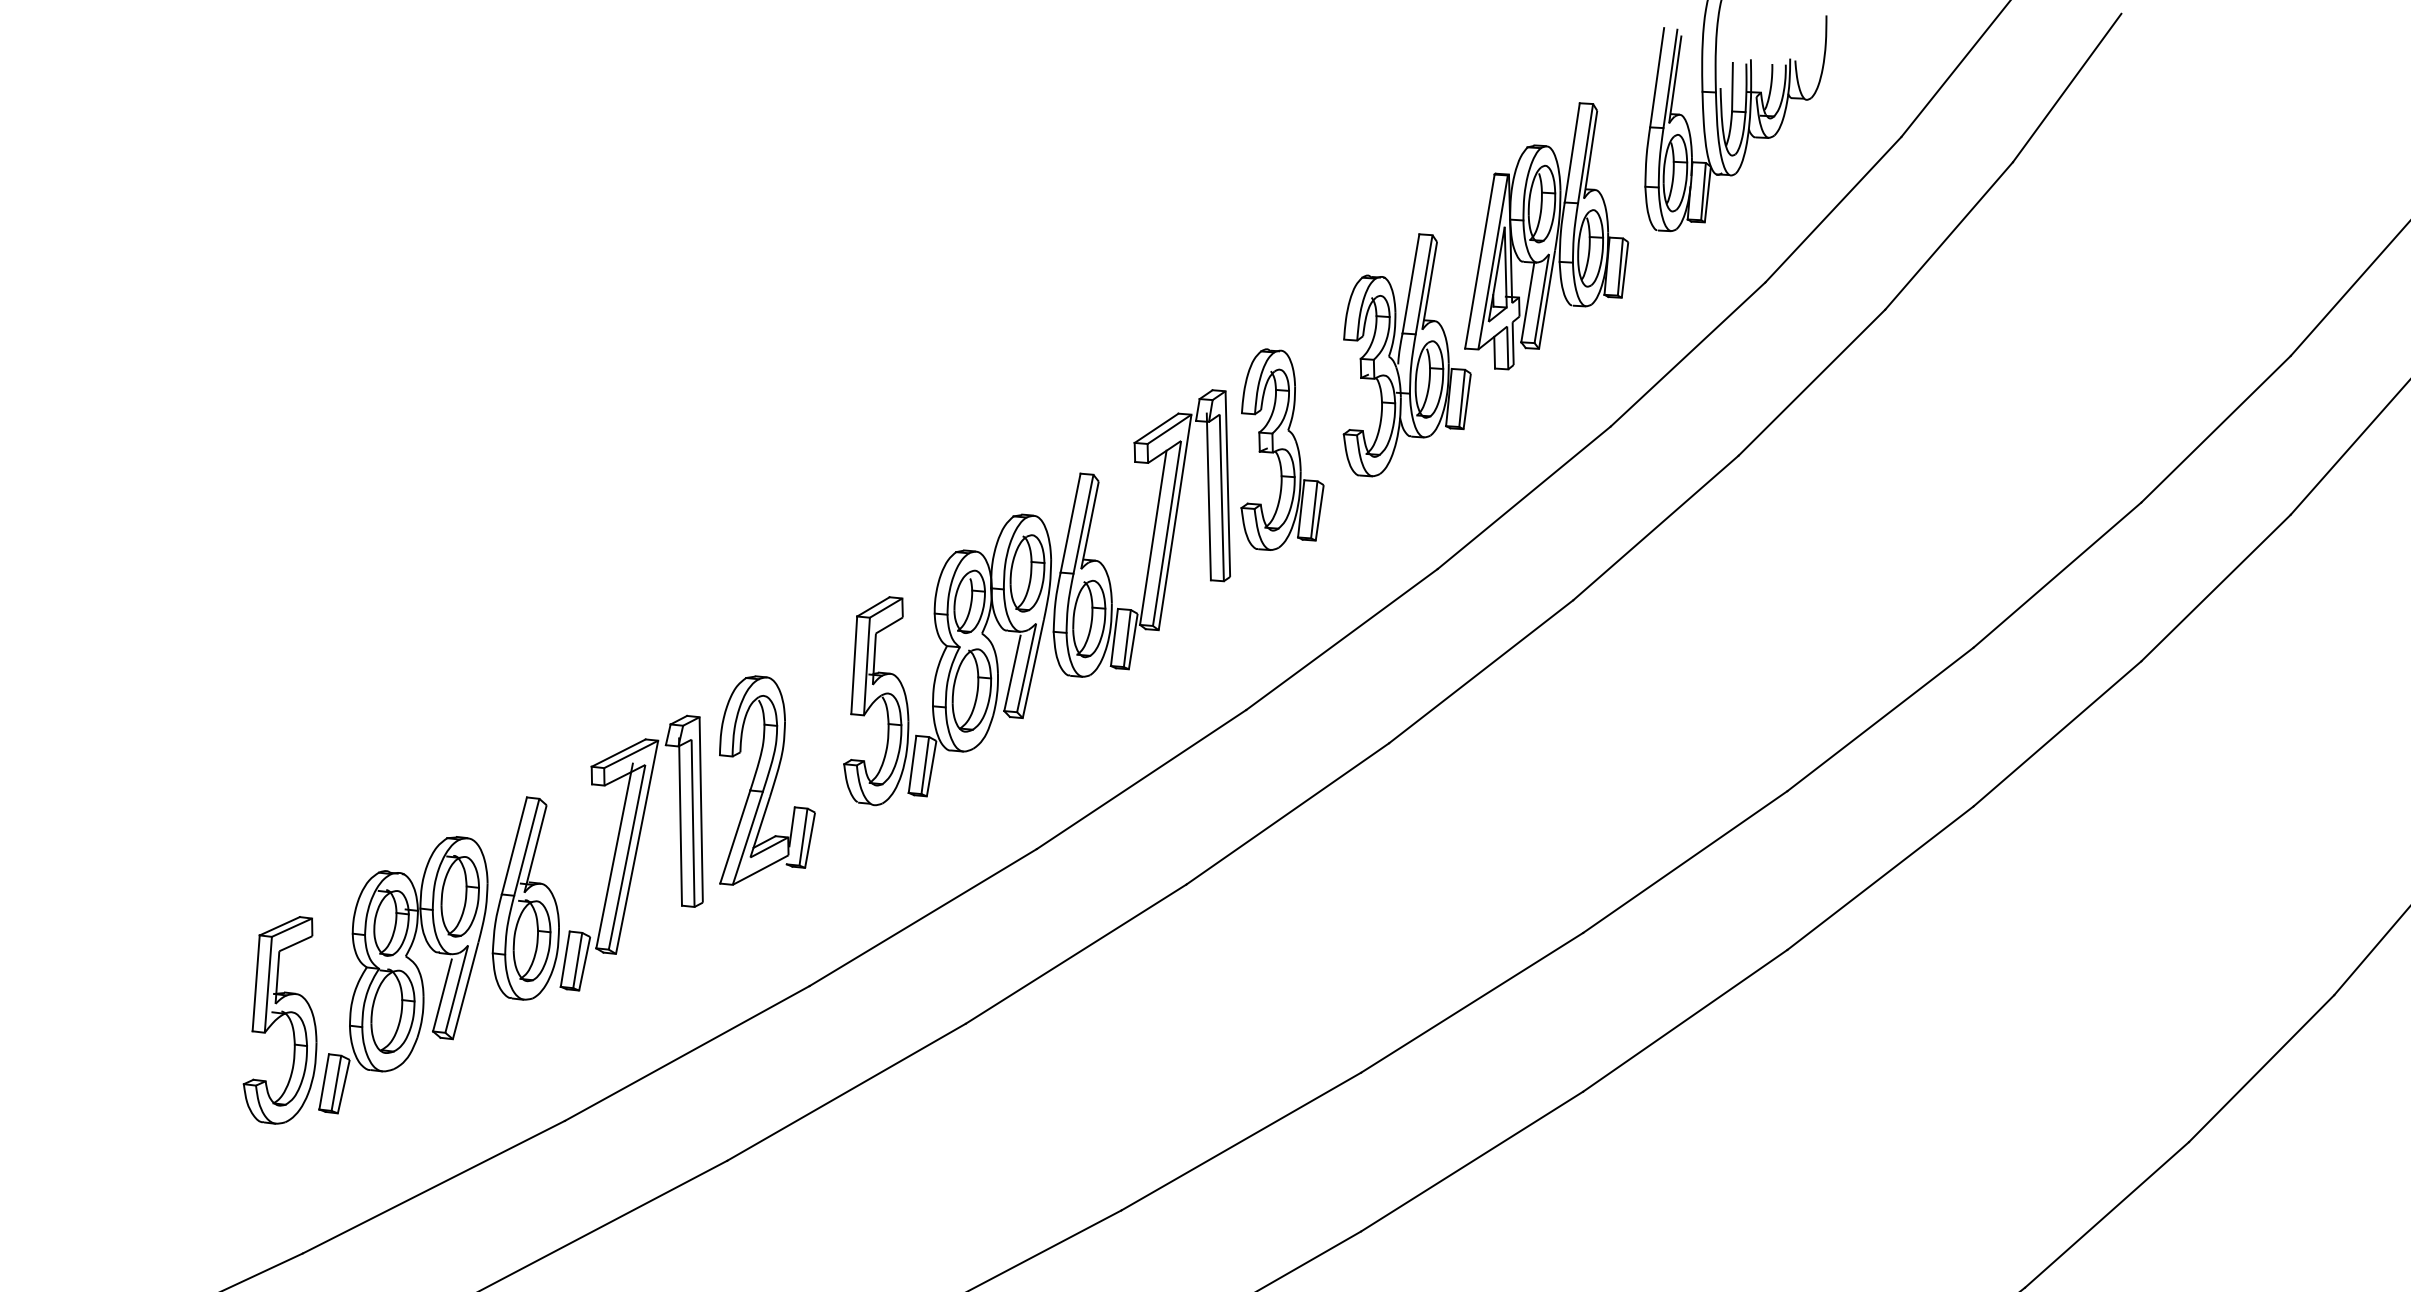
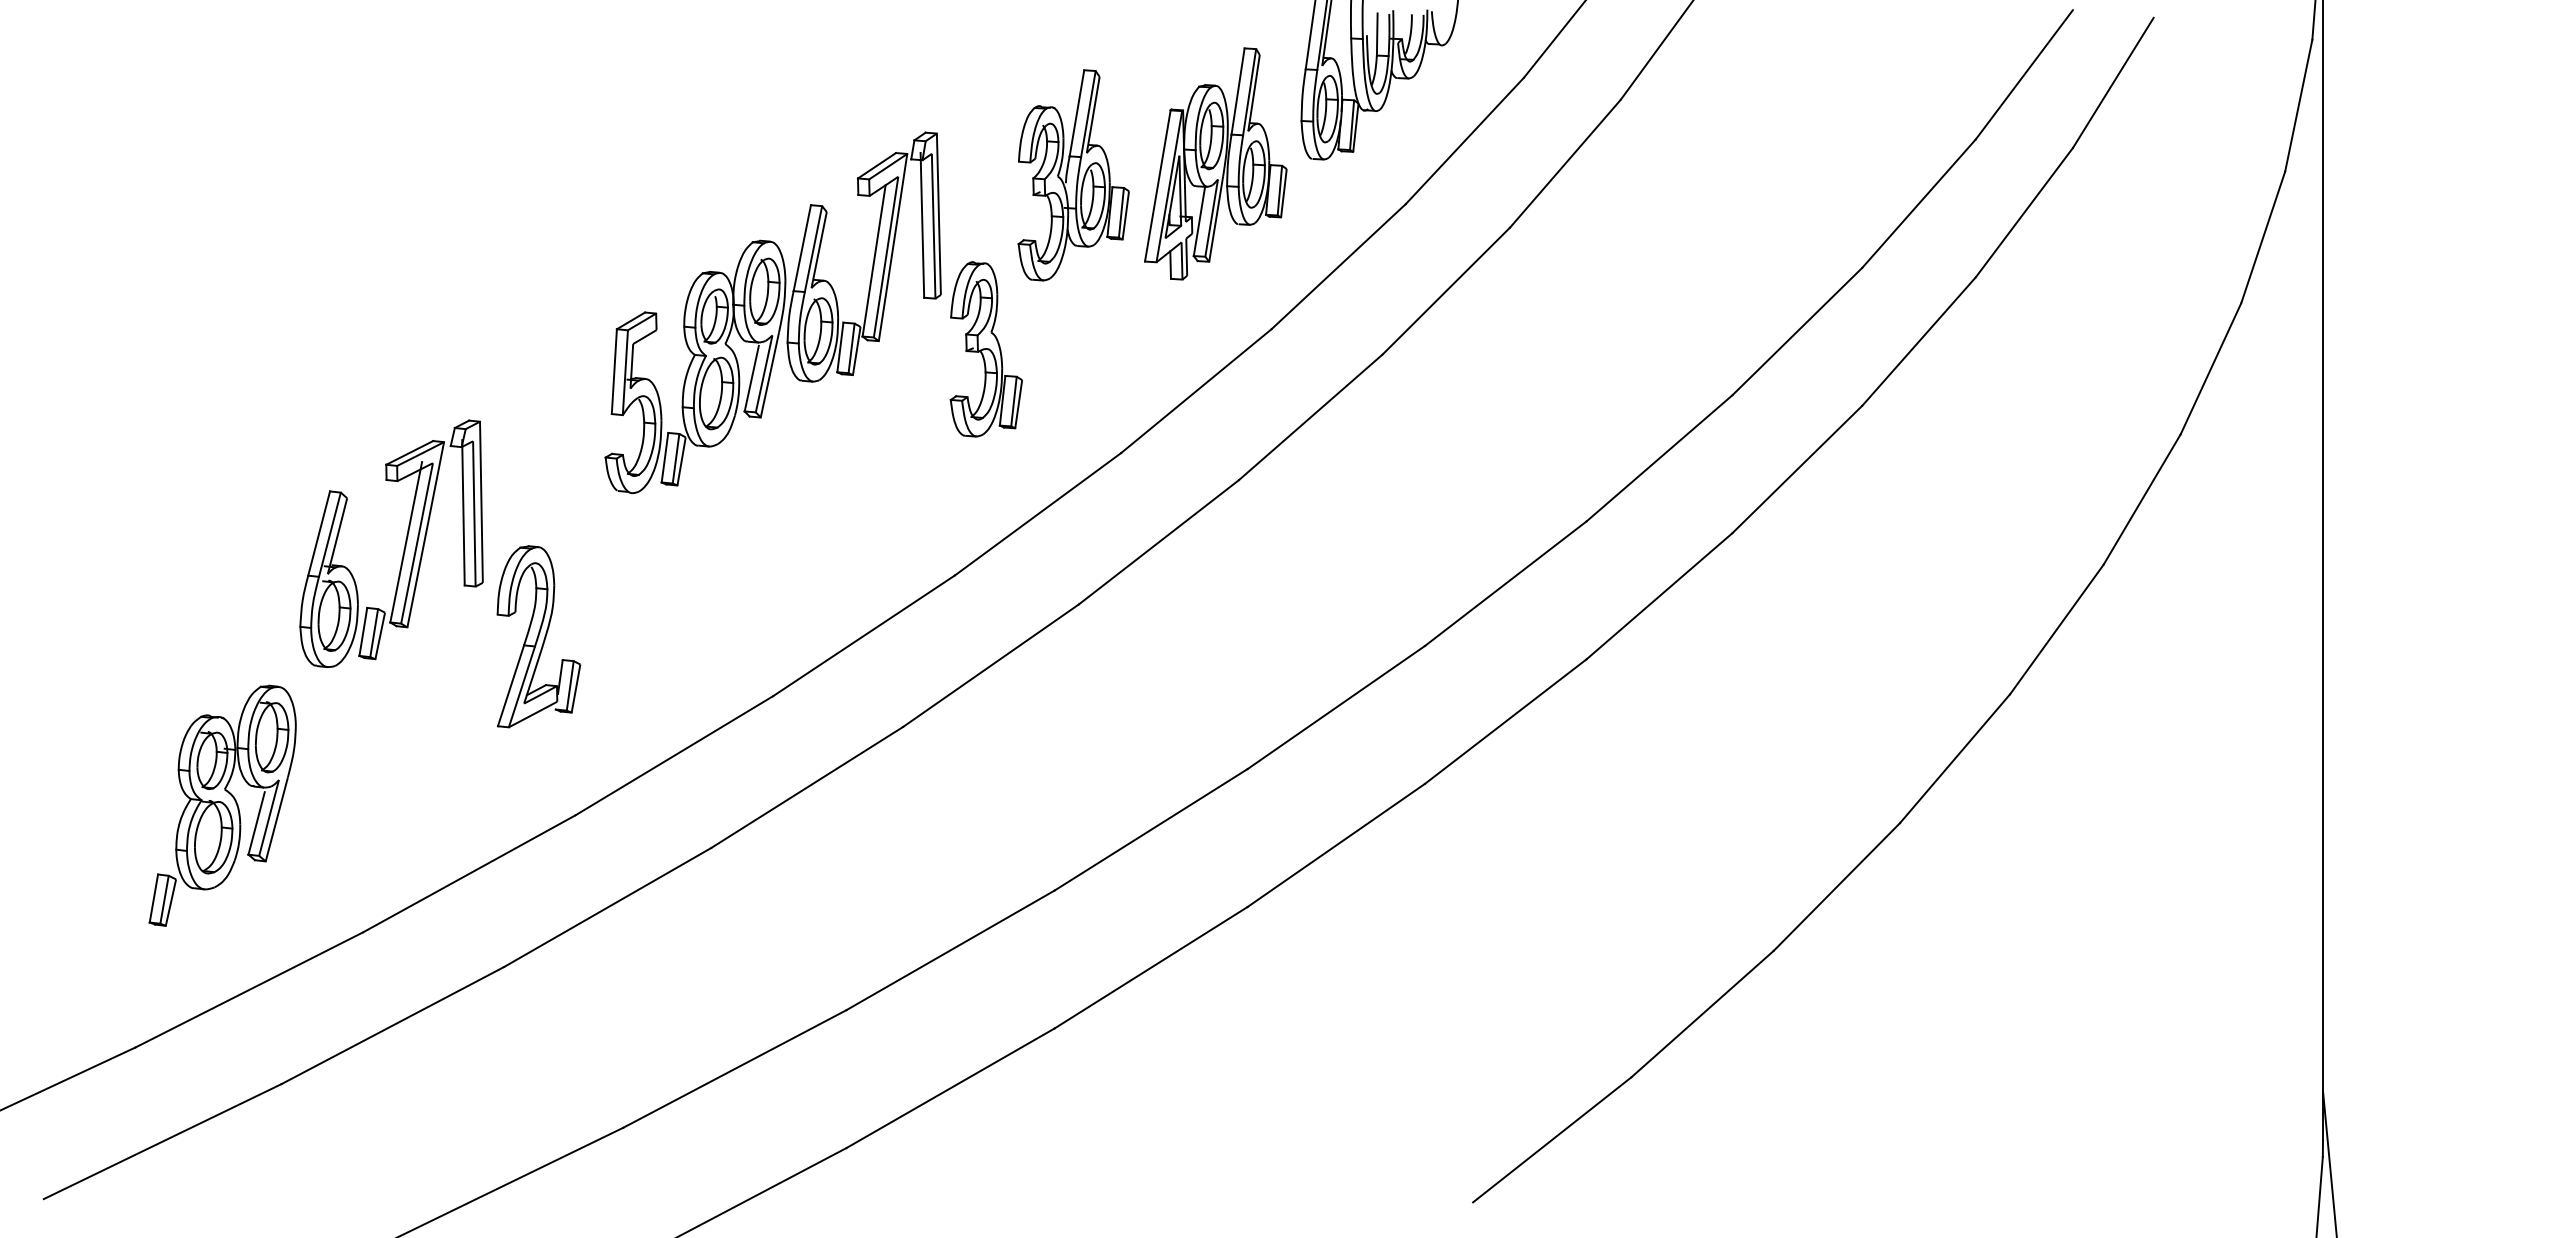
part: (1406, 355) -> (1073, 175), moved
part: (1036, 597) -> (772, 312), moved
part: (612, 858) -> (404, 544), moved
part: (279, 1019) -> (115, 844), removed

